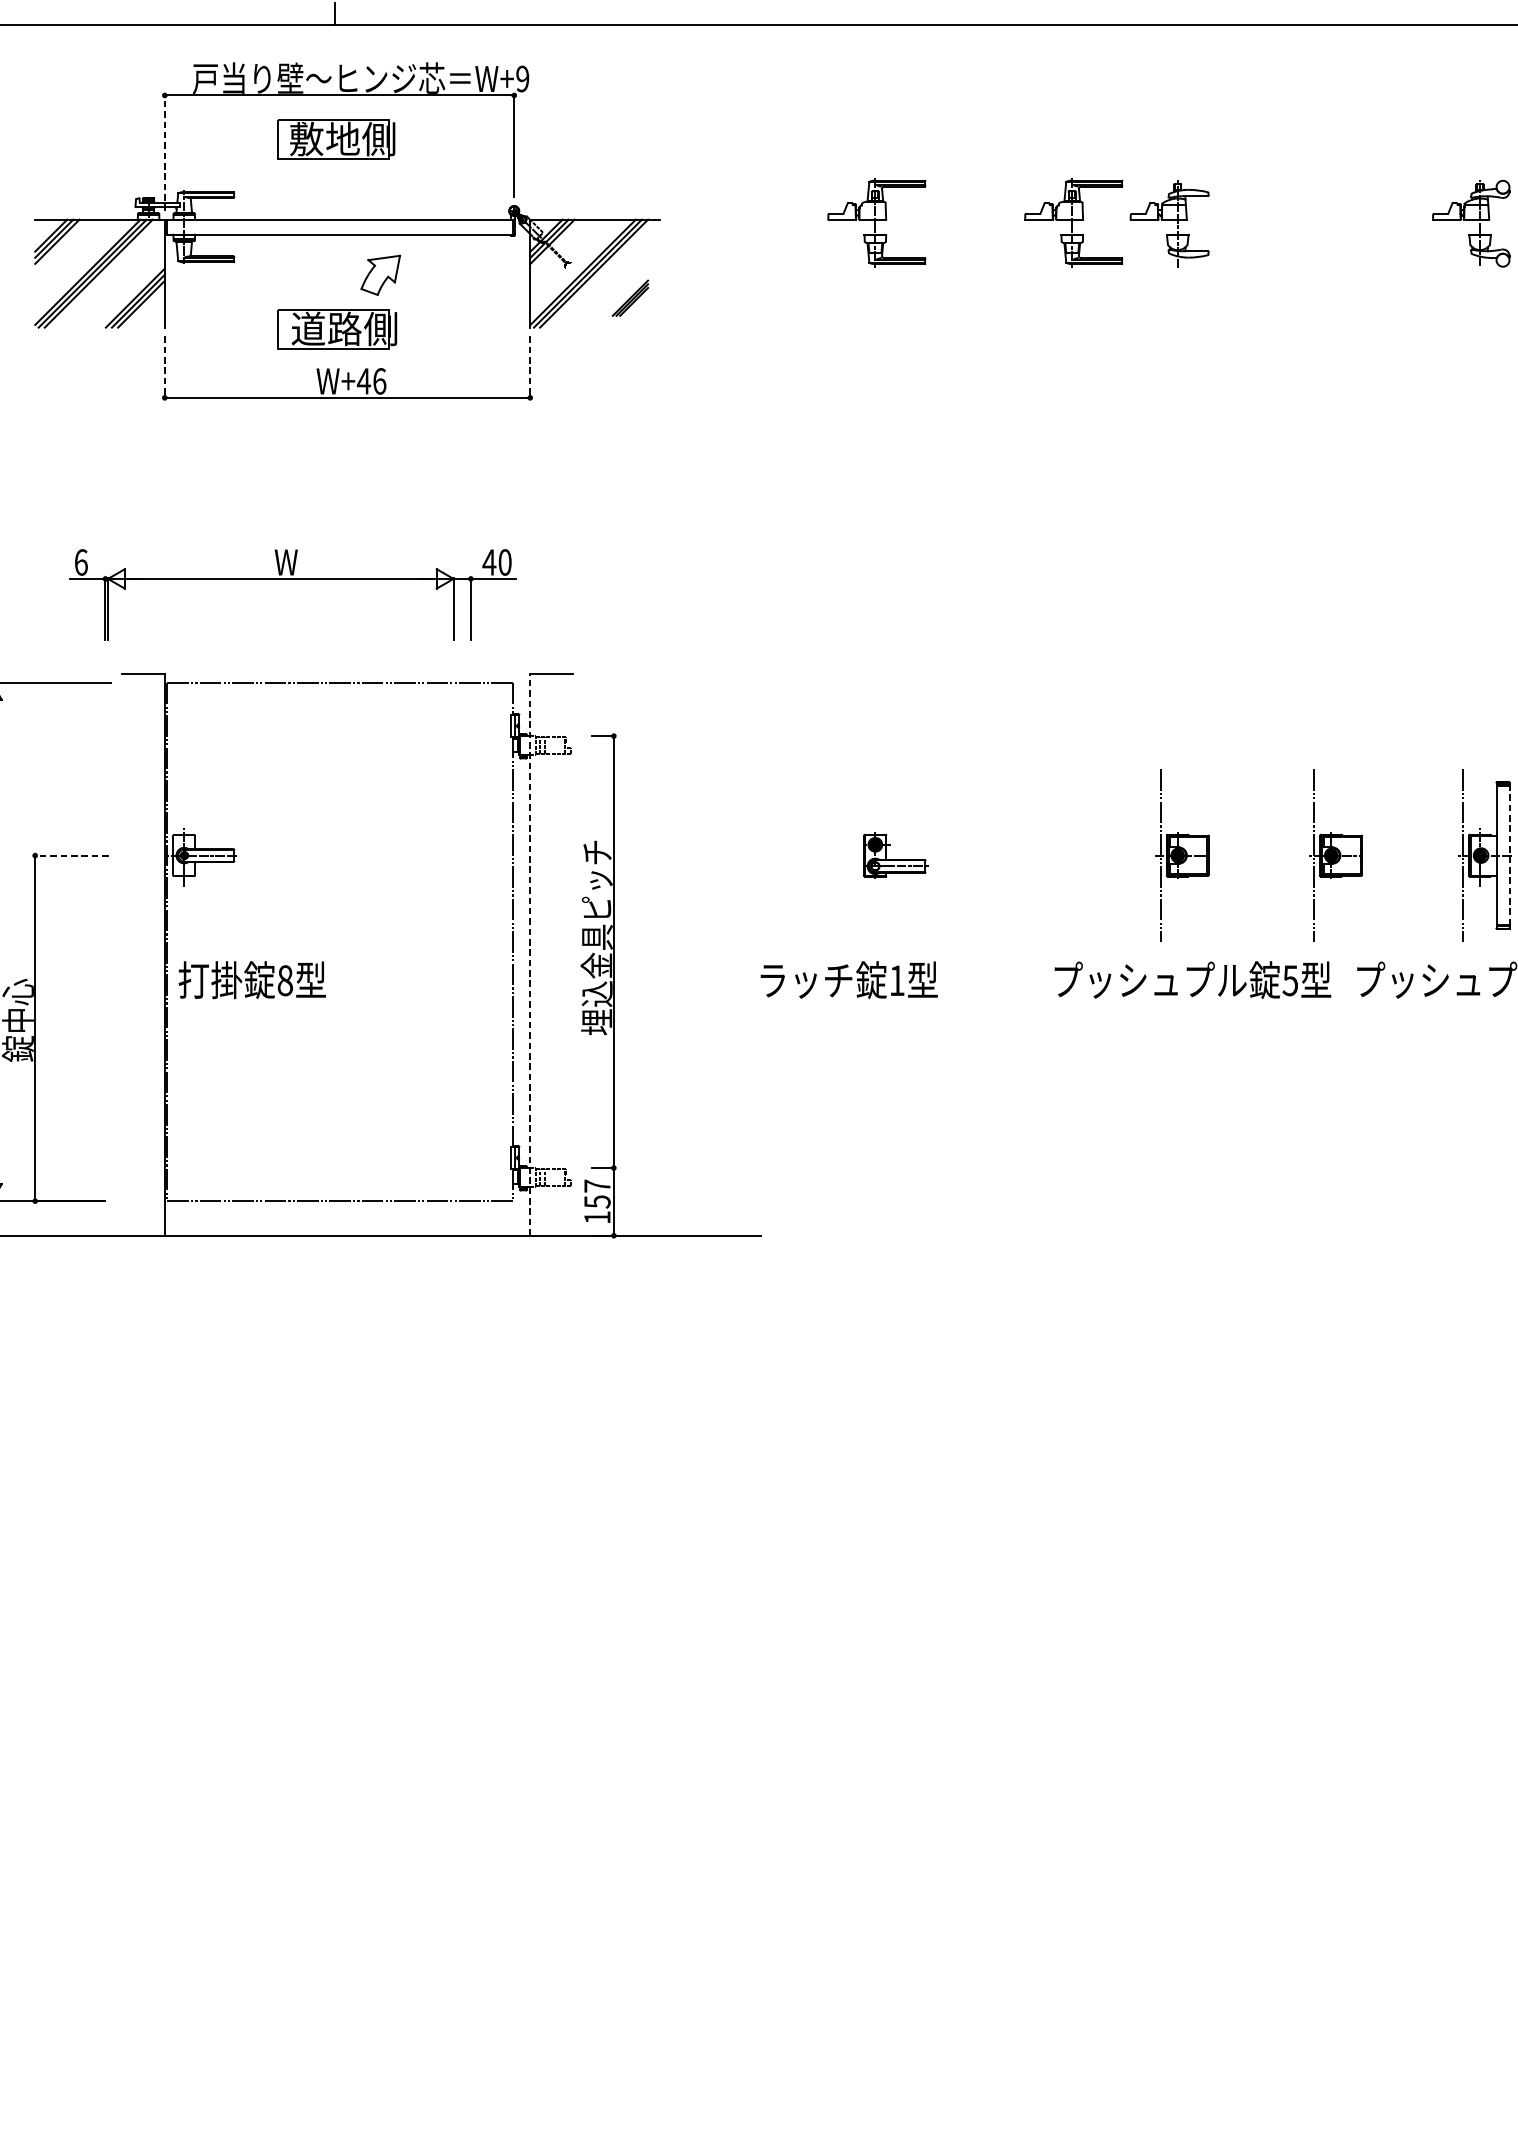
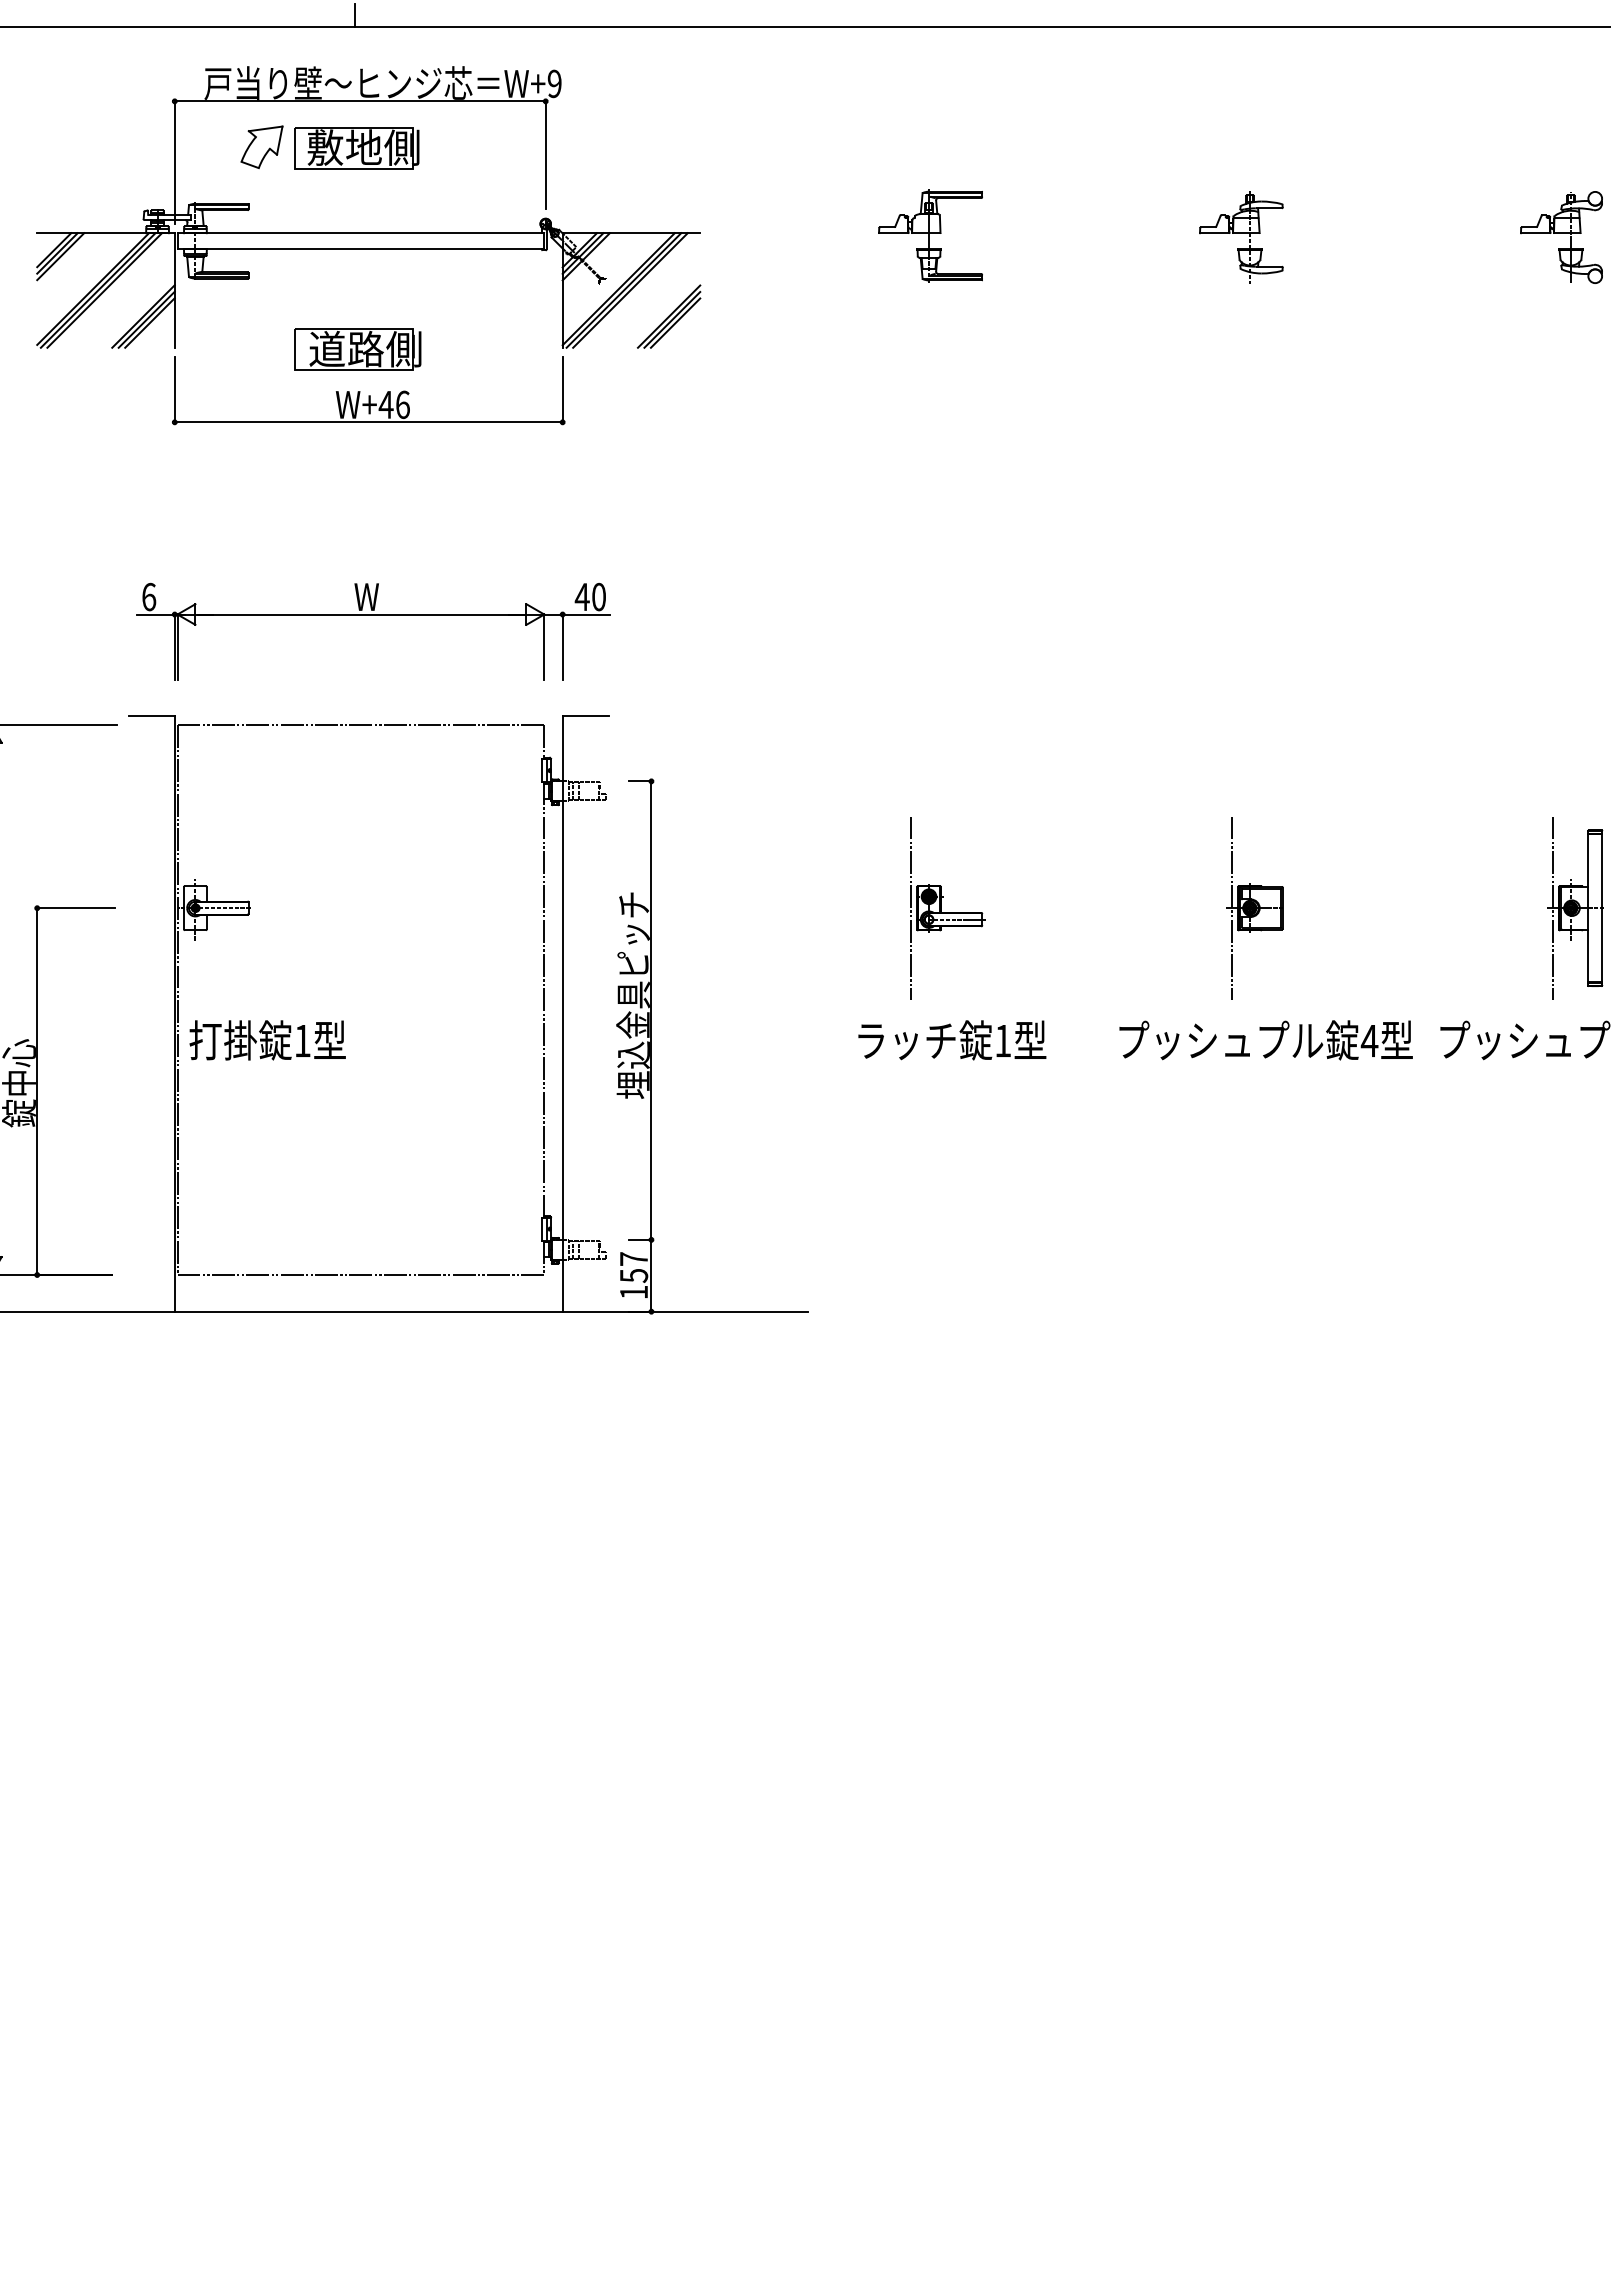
line: (164, 153) -> (174, 162), dashed -> solid
part: (1073, 221) -> (1139, 235), removed
part: (380, 275) -> (261, 147), moved
part: (629, 298) -> (668, 316), size x1.67
line: (164, 366) -> (174, 389), dashed -> solid
line: (530, 366) -> (562, 389), dashed -> solid
part: (292, 579) -> (373, 615), moved
line: (858, 854) -> (911, 907), added
line: (1509, 854) -> (1602, 907), dashed -> solid
line: (71, 855) -> (75, 908), dashed -> solid
part: (1335, 855) -> (1417, 908), removed
line: (530, 954) -> (562, 1013), dashed -> solid
text: (285, 980) -> (302, 1040), 8 -> 1
text: (849, 980) -> (952, 1040), moved
text: (1290, 981) -> (1369, 1041), 5 -> 4

